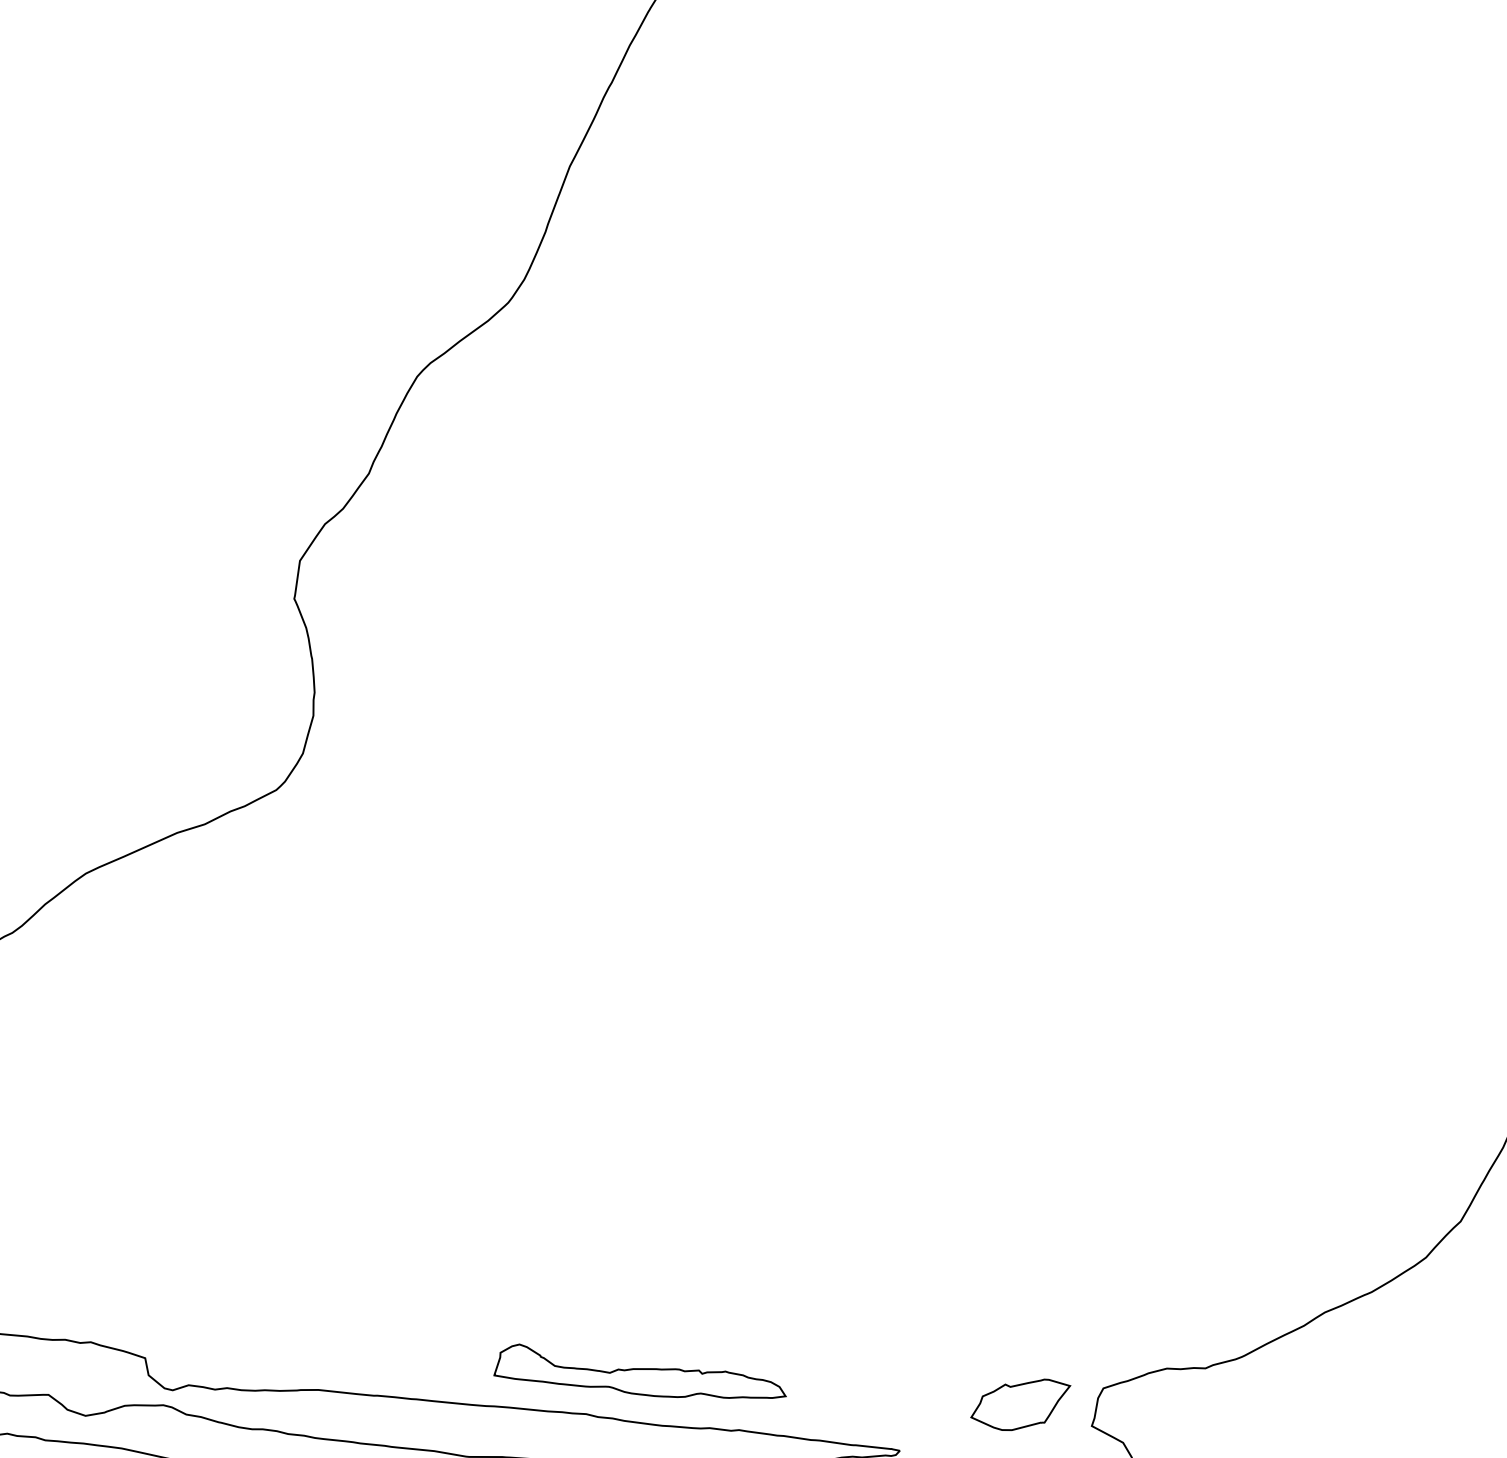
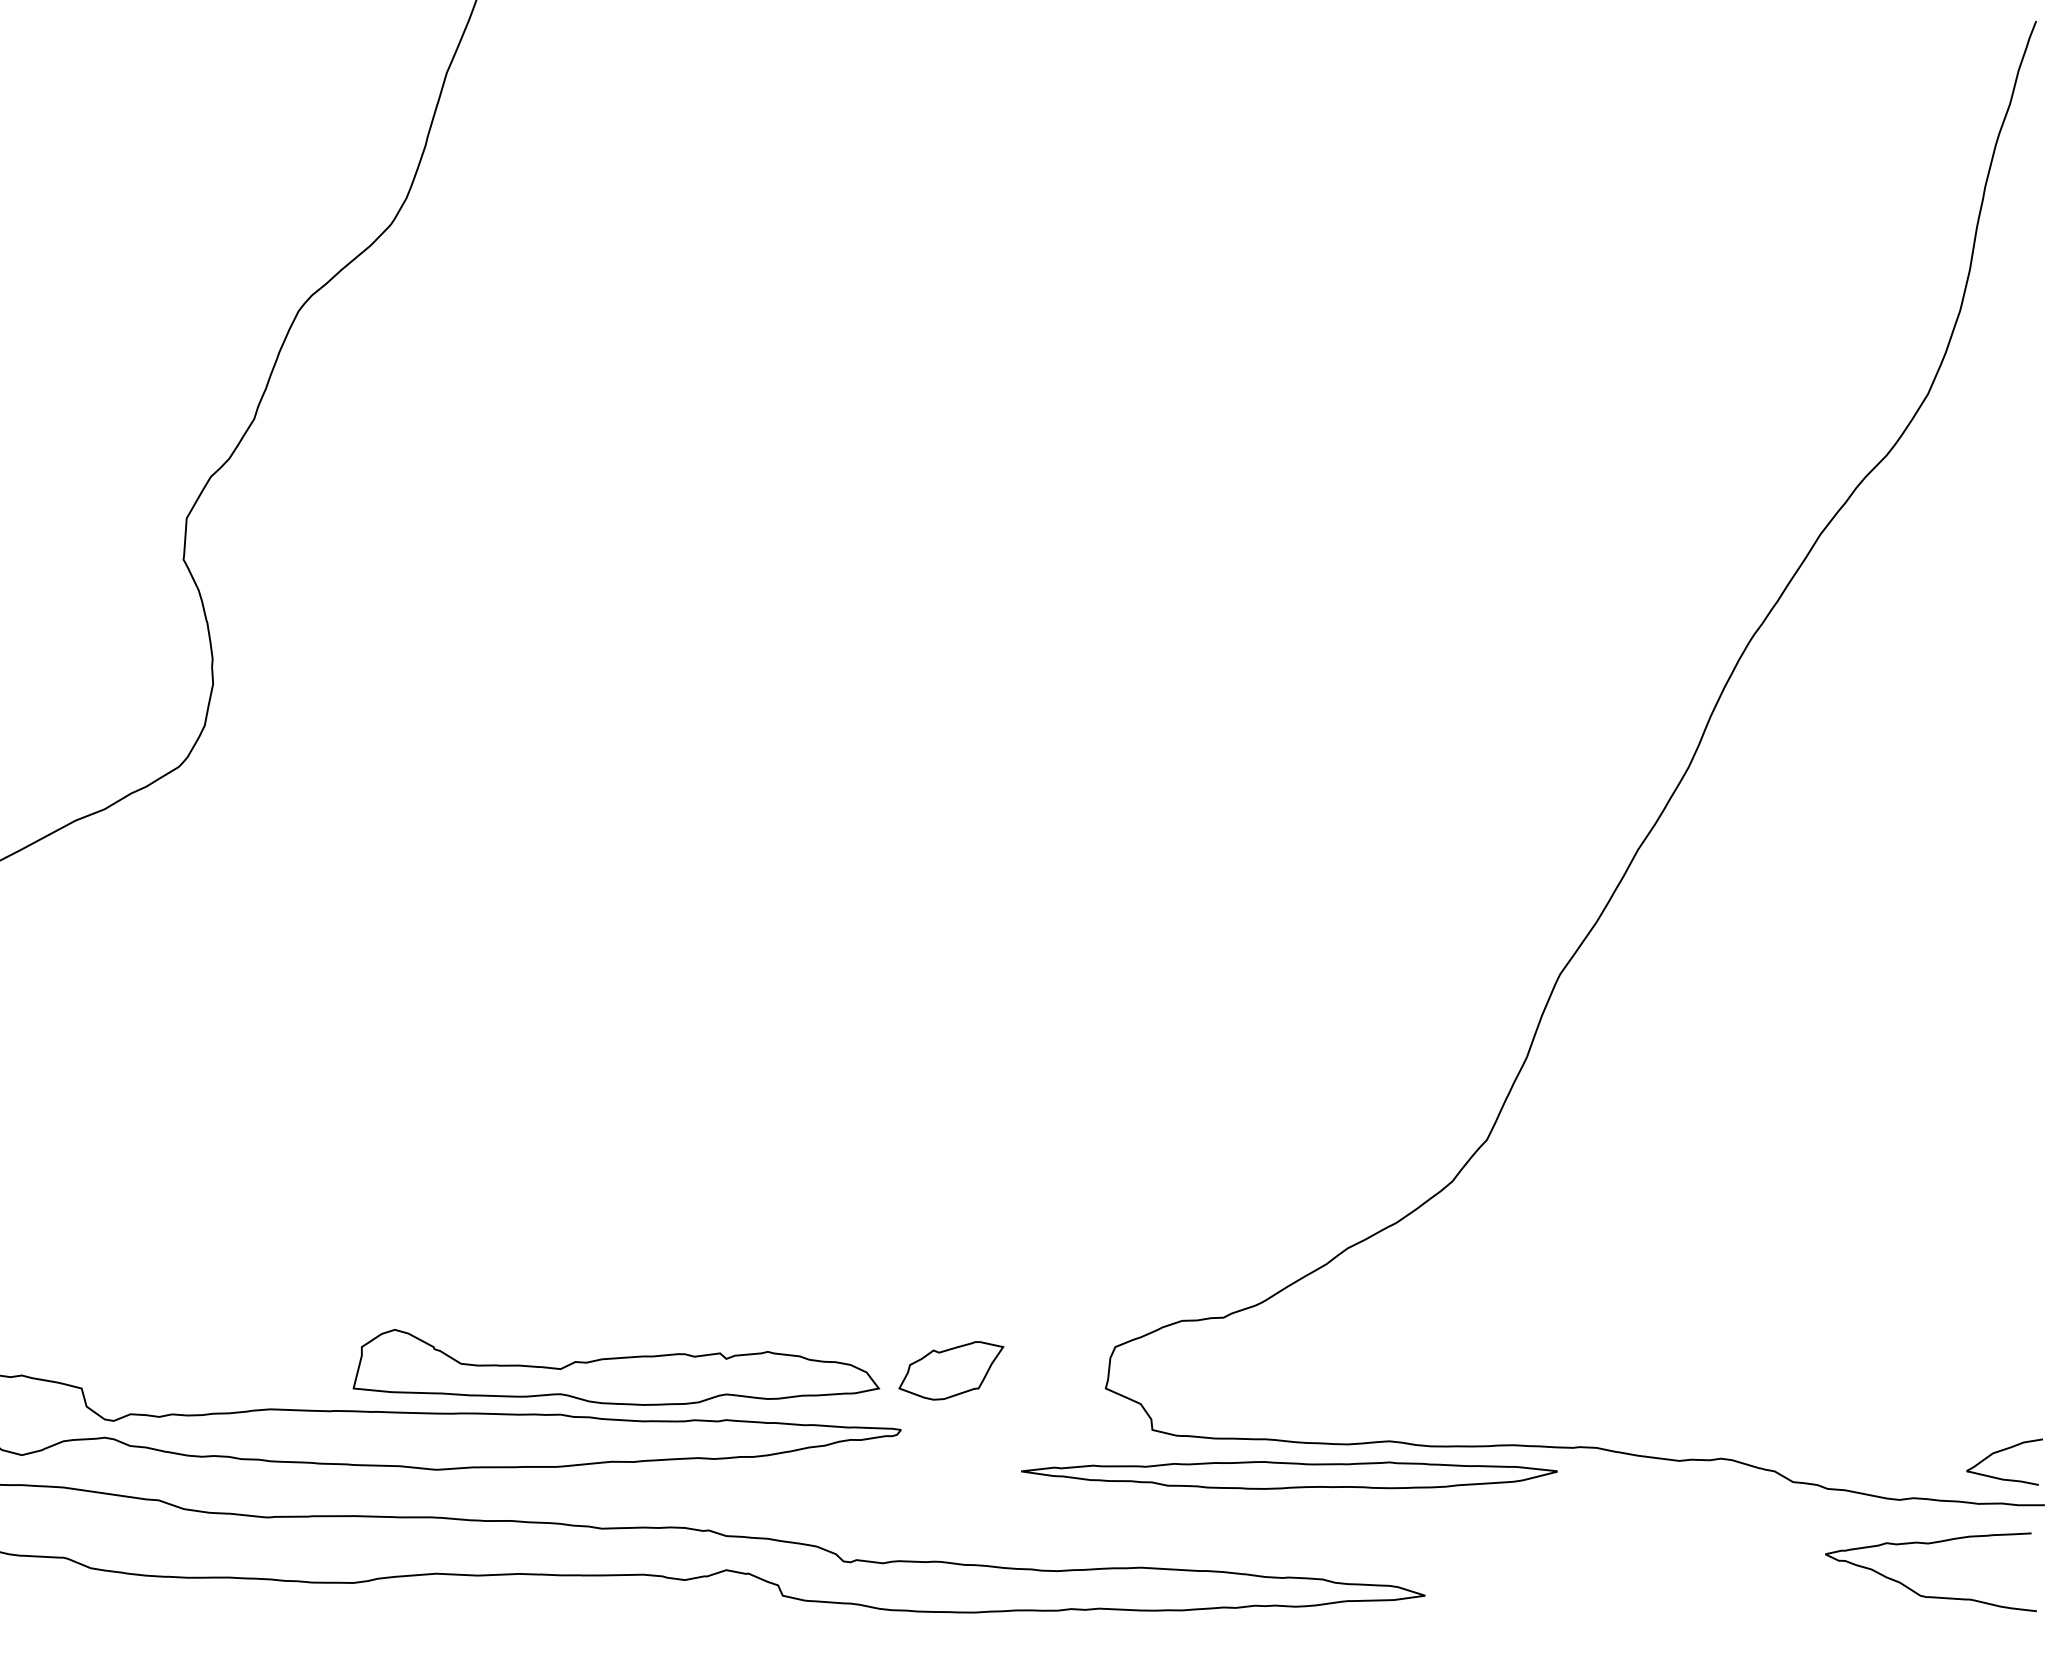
part: (640, 1374) -> (616, 1367), size x1.67
part: (1020, 1404) -> (951, 1370), moved

